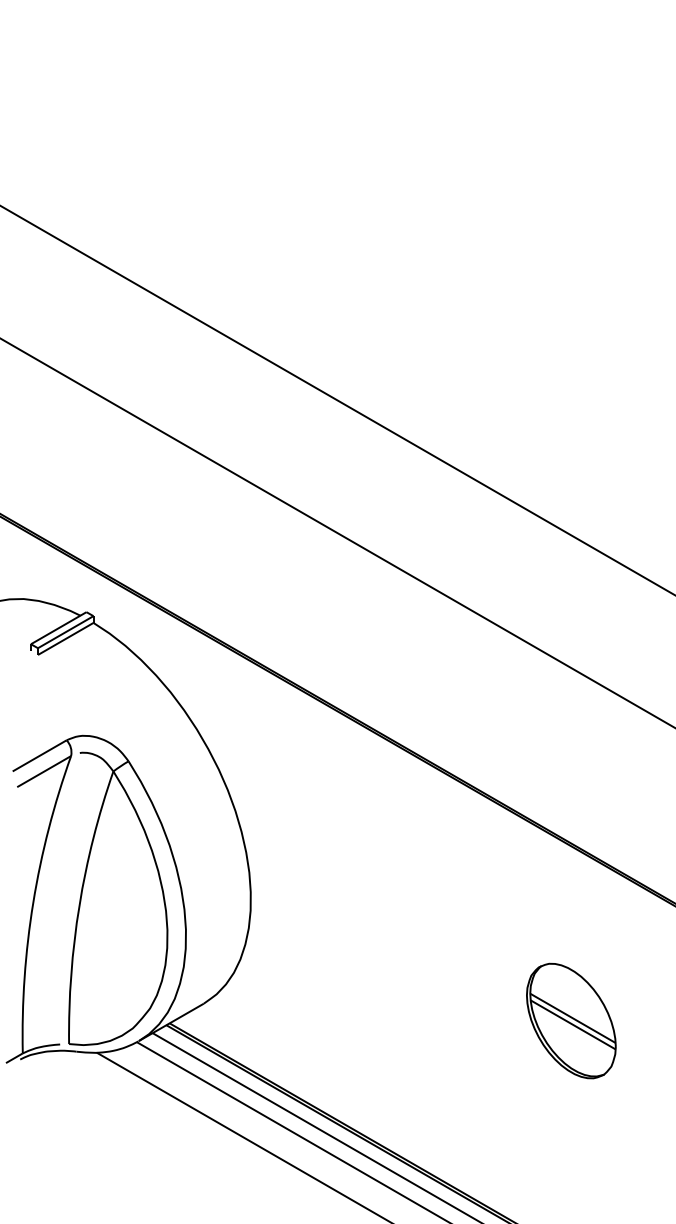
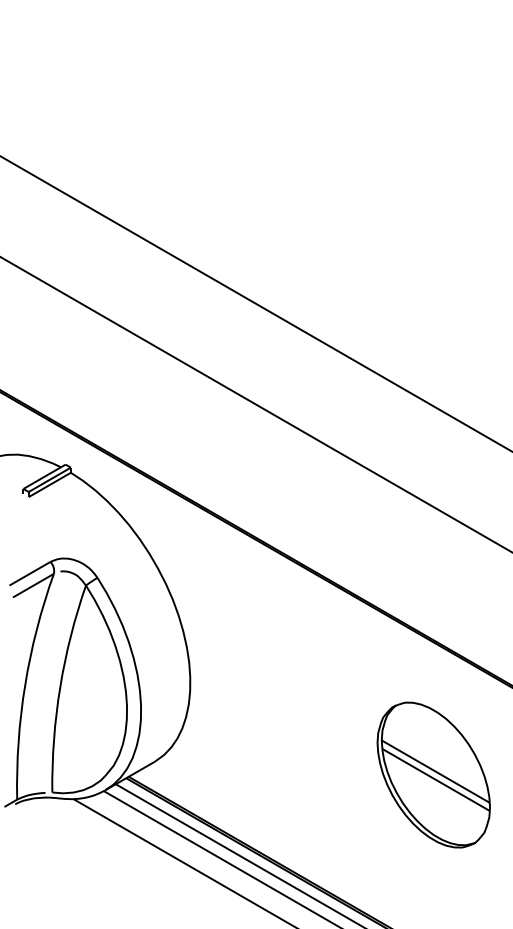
part: (571, 1020) -> (433, 774), size x1.67

